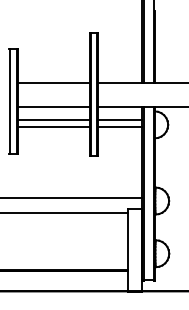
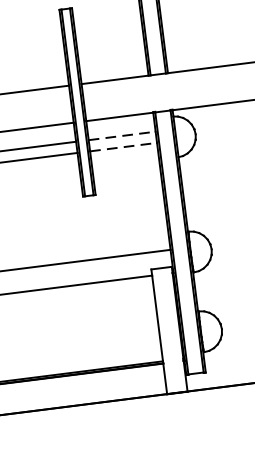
line: (120, 119) -> (122, 135), solid -> dashed
line: (120, 127) -> (124, 147), solid -> dashed

